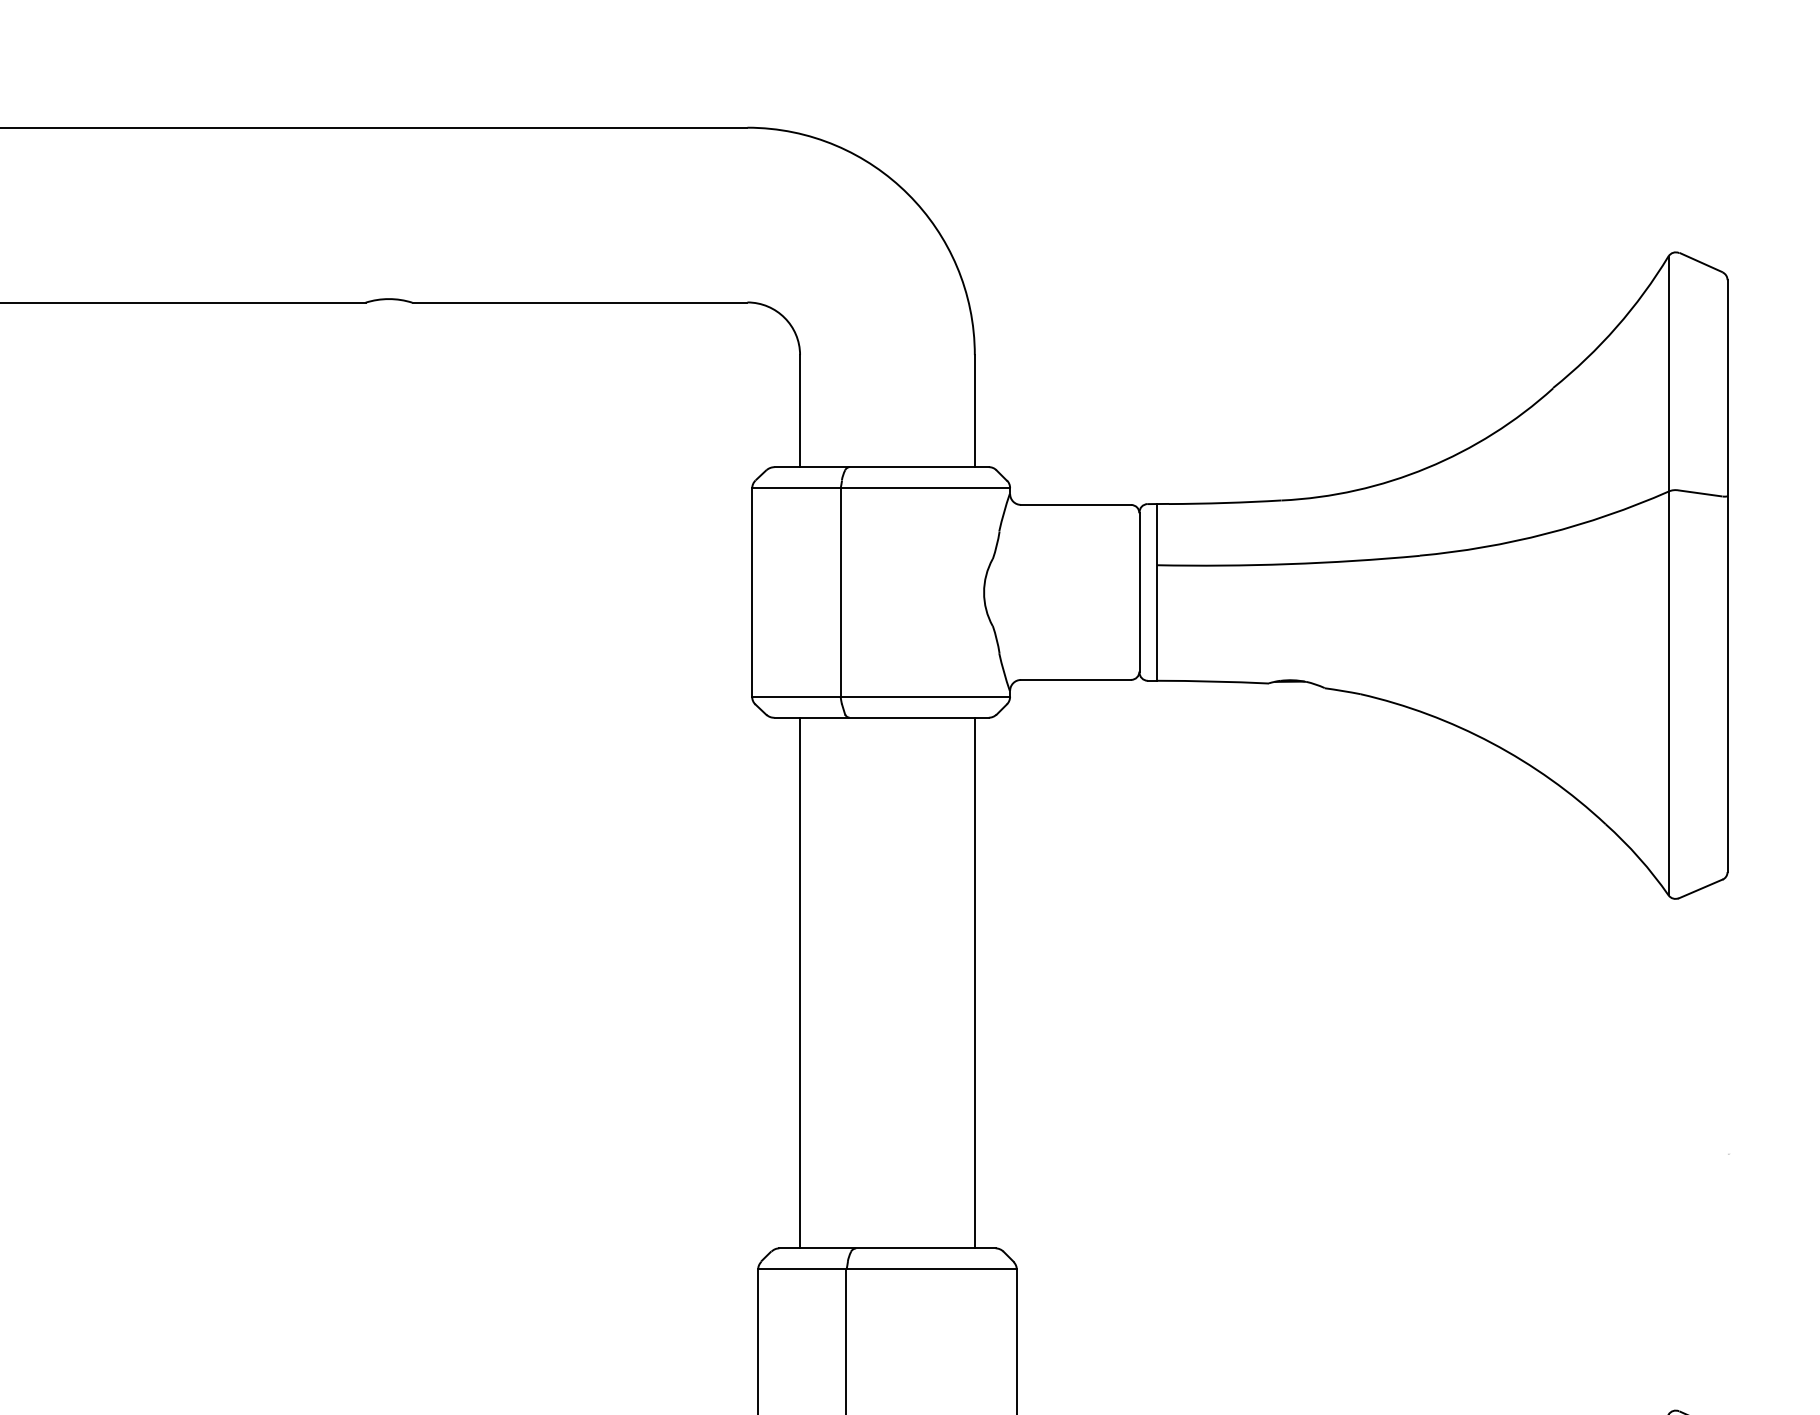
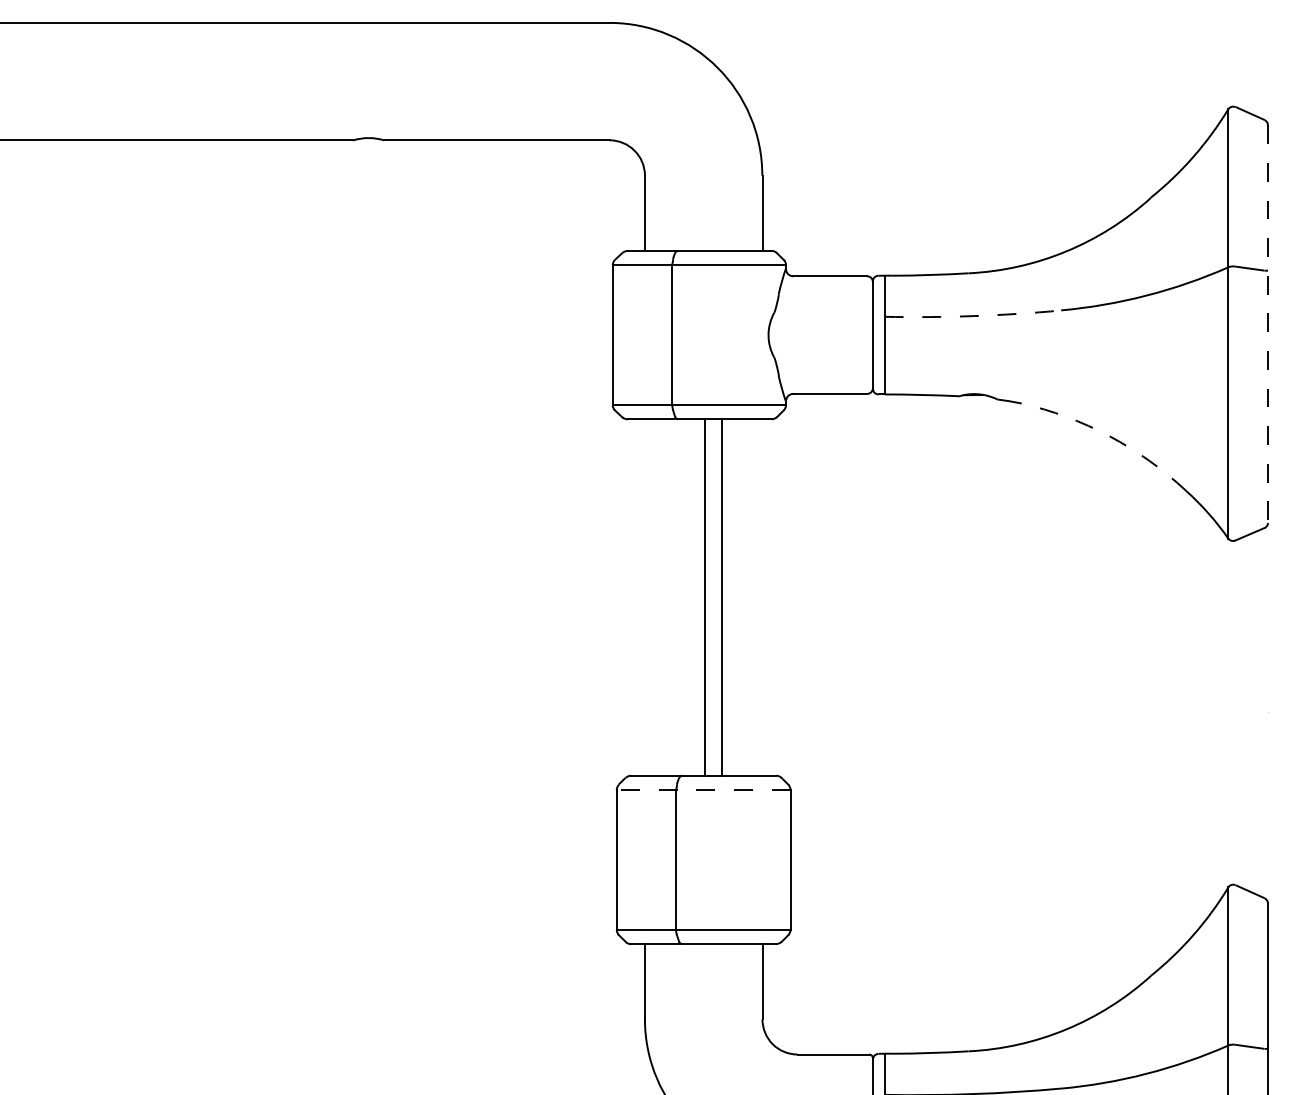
arc: (1289, 564) -> (973, 316), solid -> dashed
line: (1726, 576) -> (1267, 324), solid -> dashed
arc: (1491, 743) -> (1109, 436), solid -> dashed
line: (799, 983) -> (704, 597), moved
line: (975, 983) -> (721, 597), moved
line: (887, 1268) -> (703, 789), solid -> dashed

